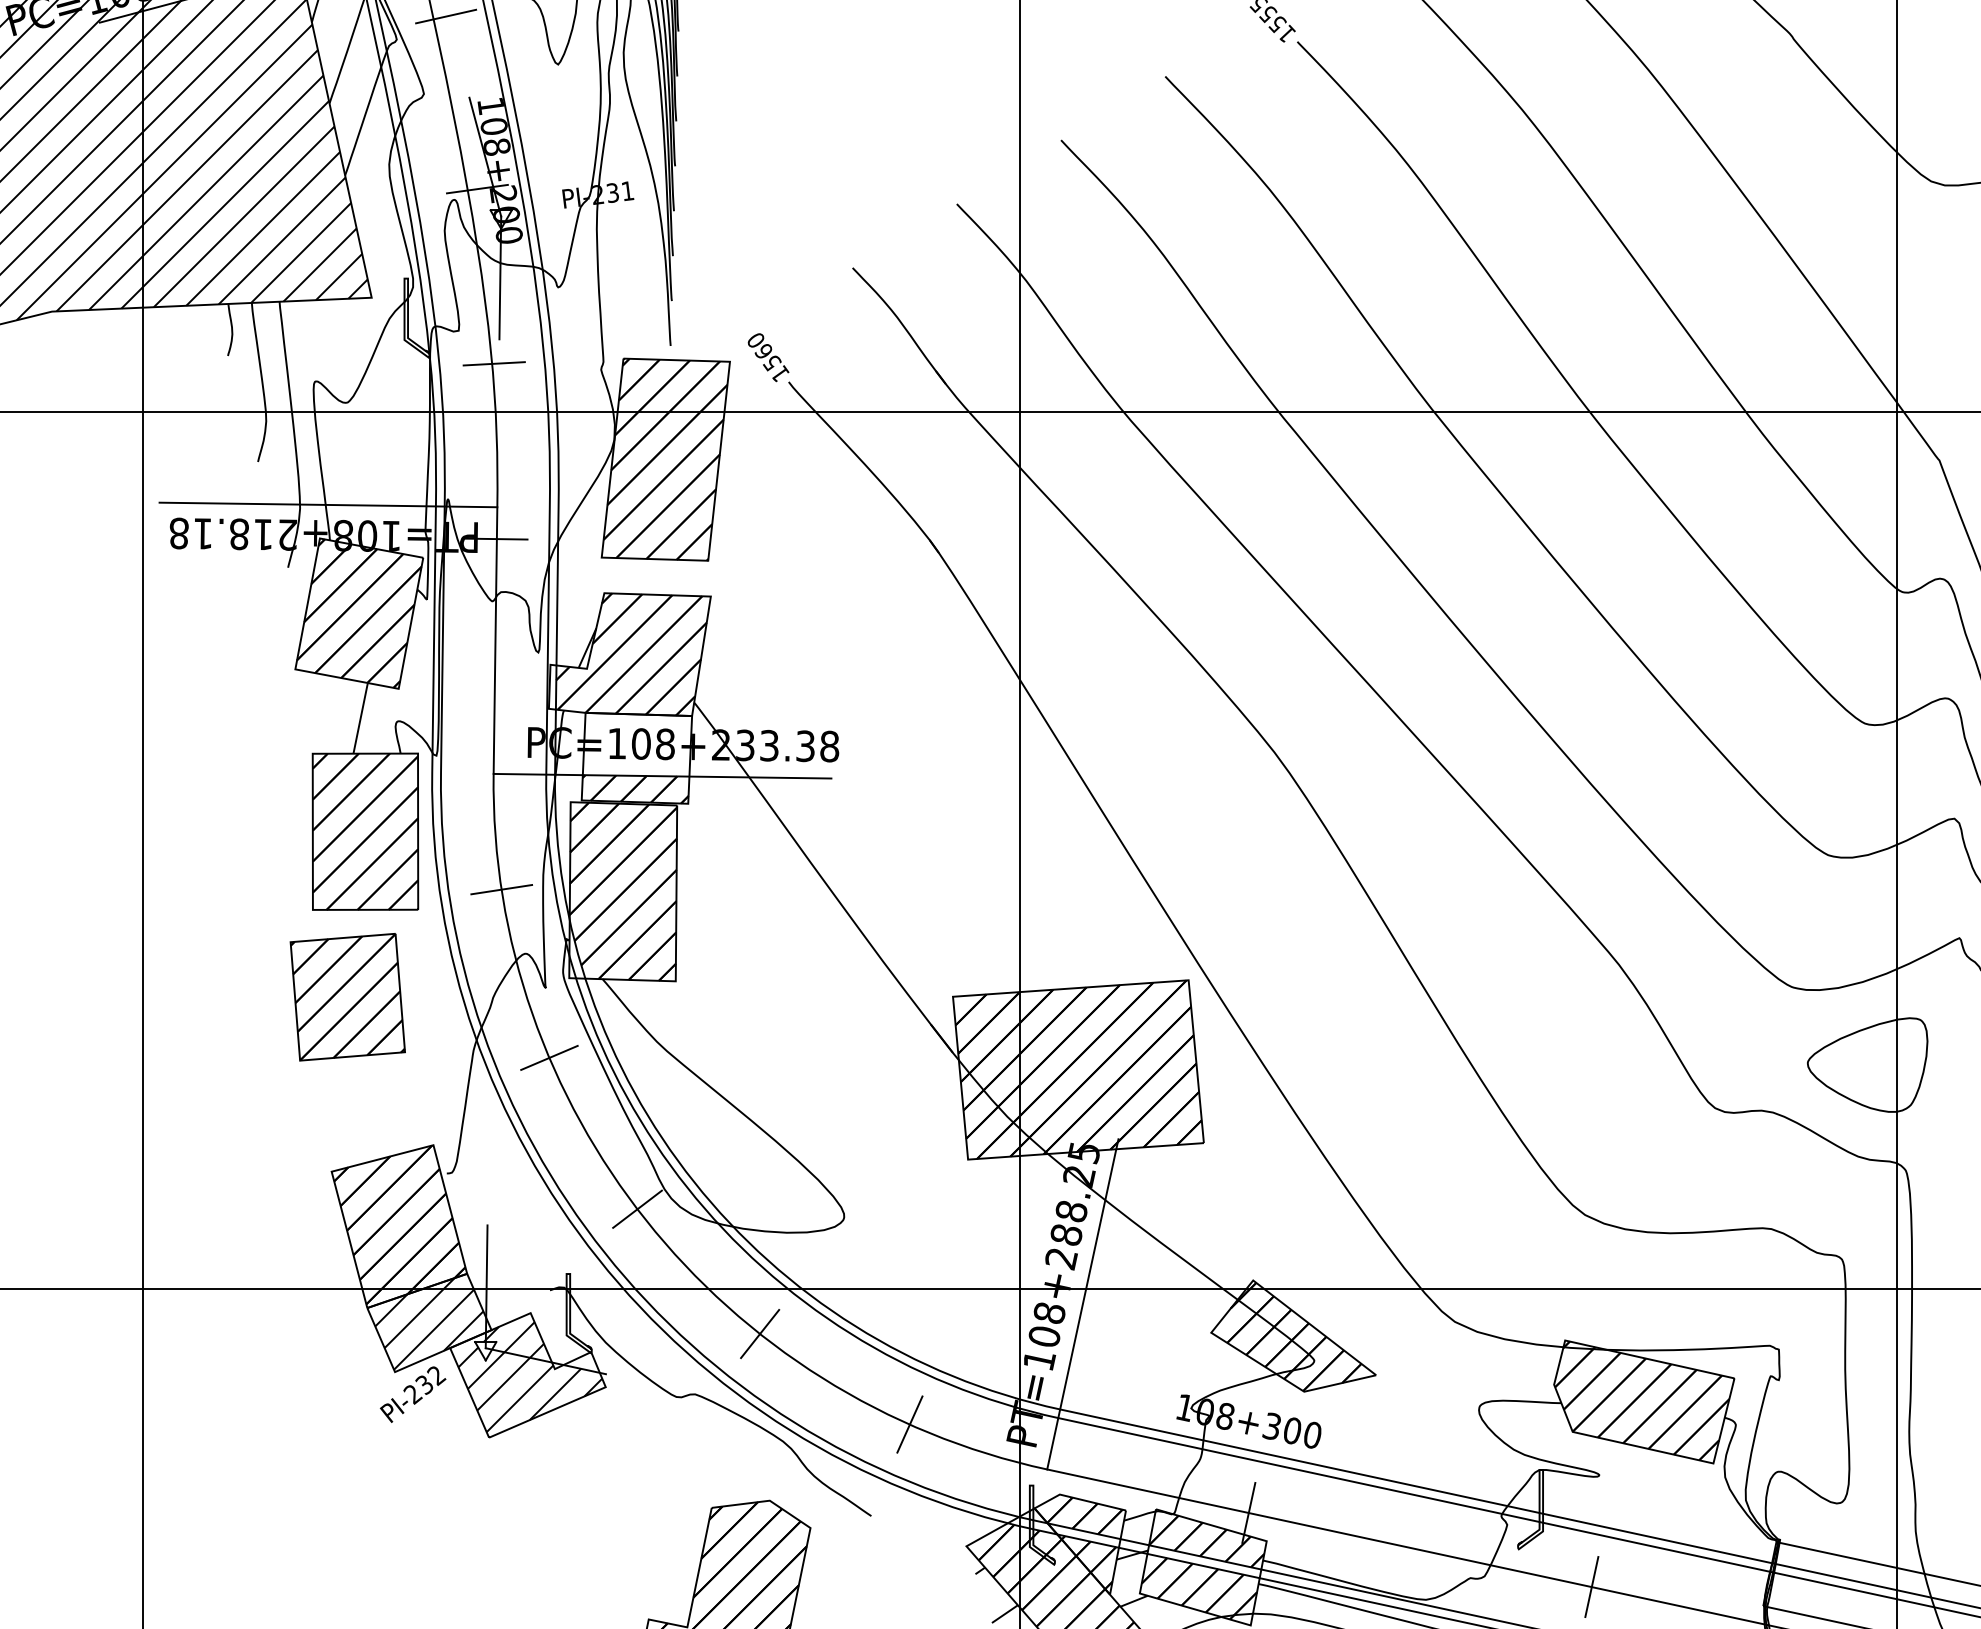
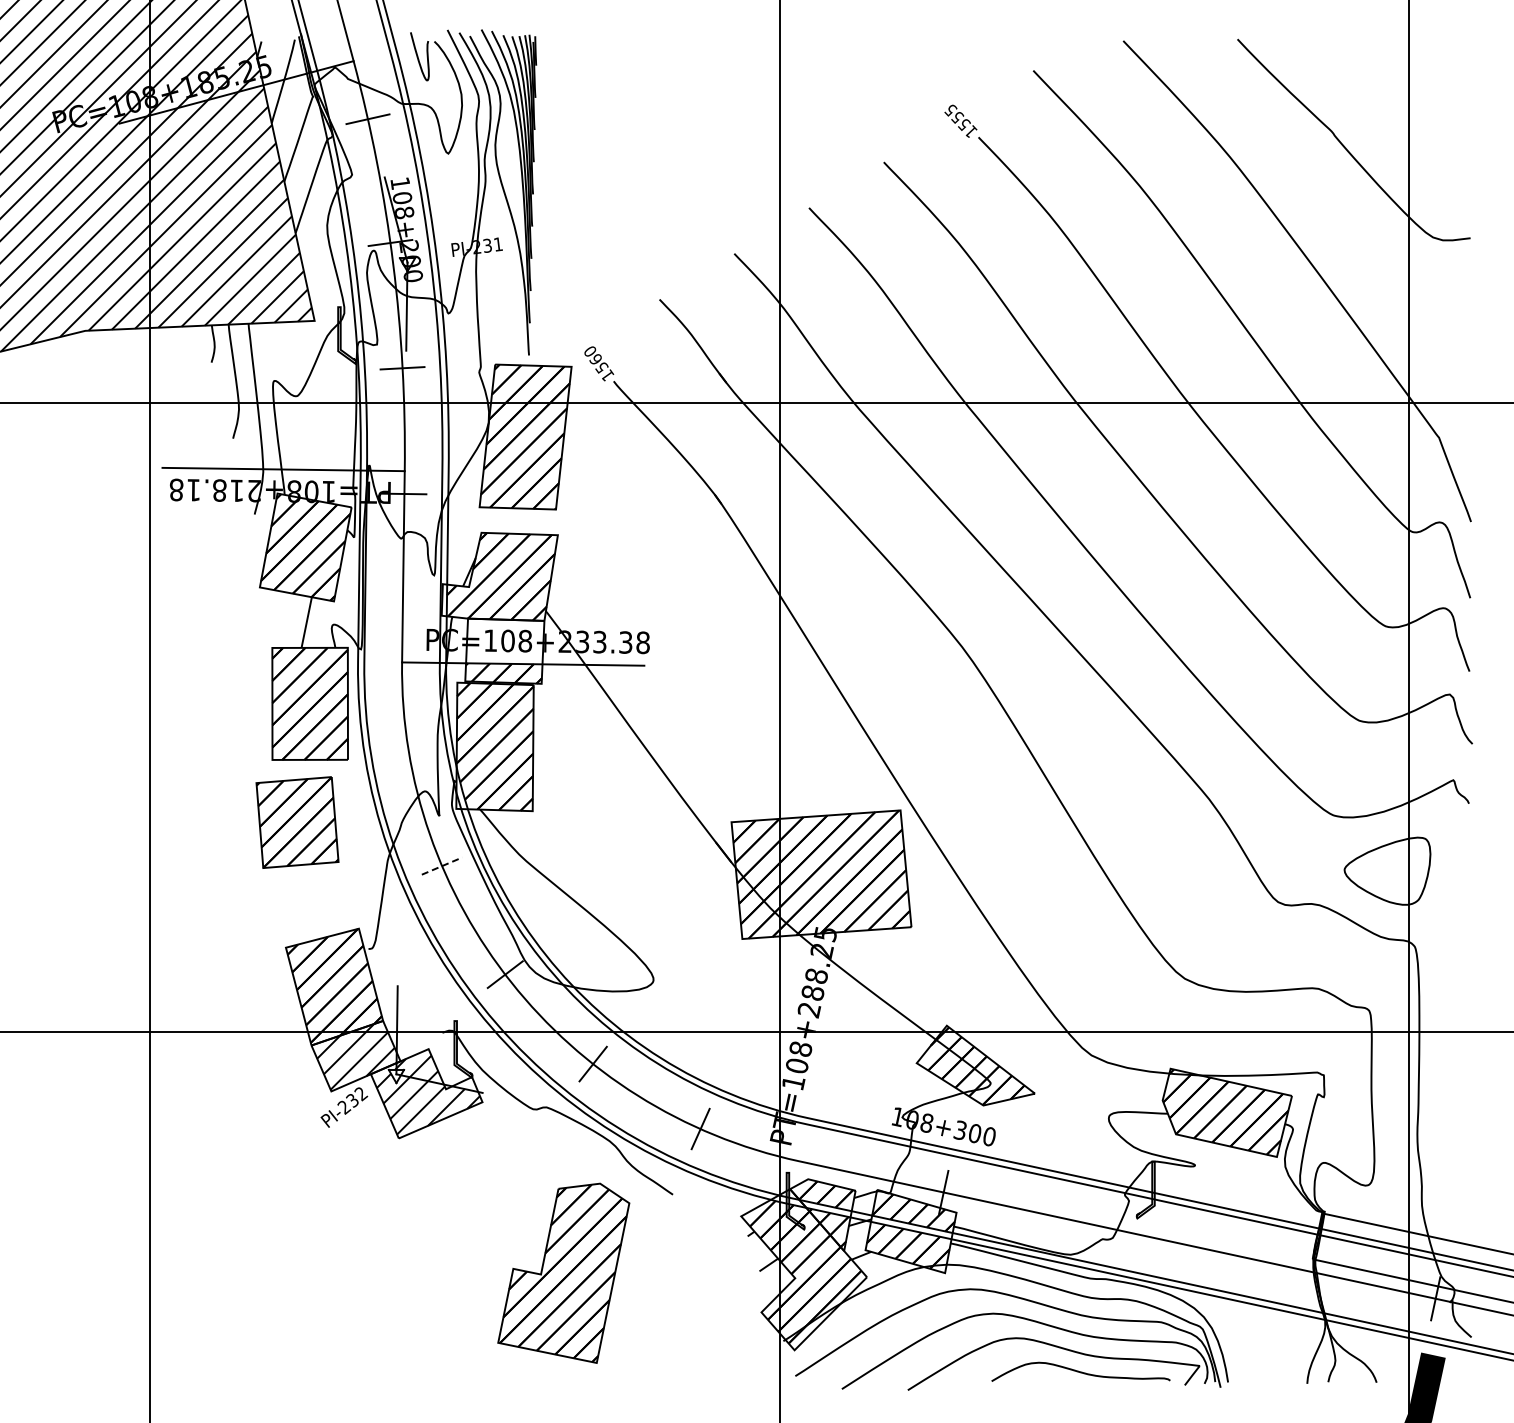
line: (501, 889) -> (407, 745), removed
line: (549, 1057) -> (442, 865), solid -> dashed
line: (1082, 1303) -> (824, 1042), removed
line: (1591, 1586) -> (1189, 1245), removed

